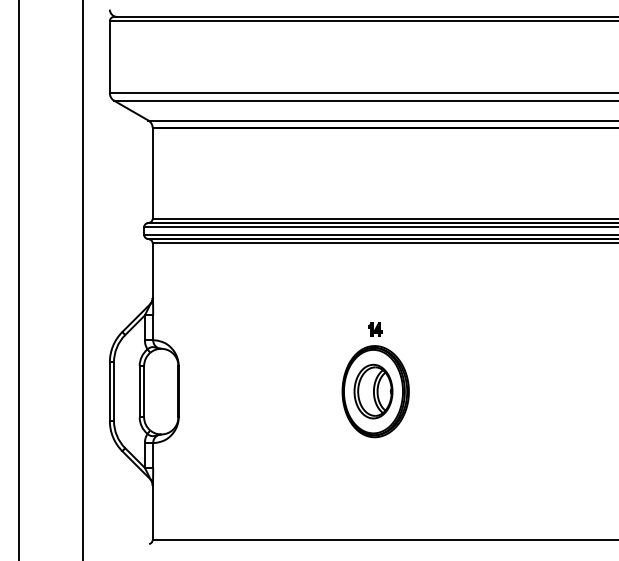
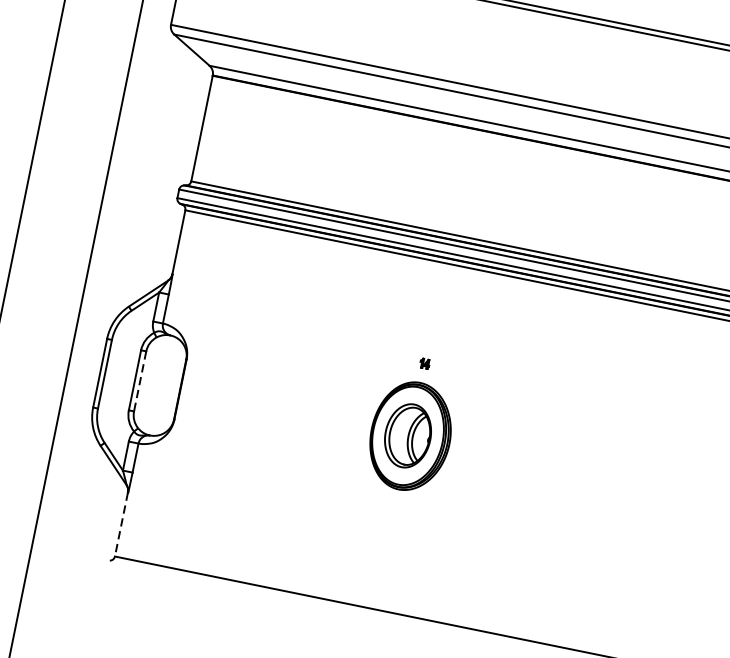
part: (375, 329) -> (425, 363), size x0.6
line: (144, 391) -> (140, 381), solid -> dashed
line: (152, 512) -> (121, 524), solid -> dashed

